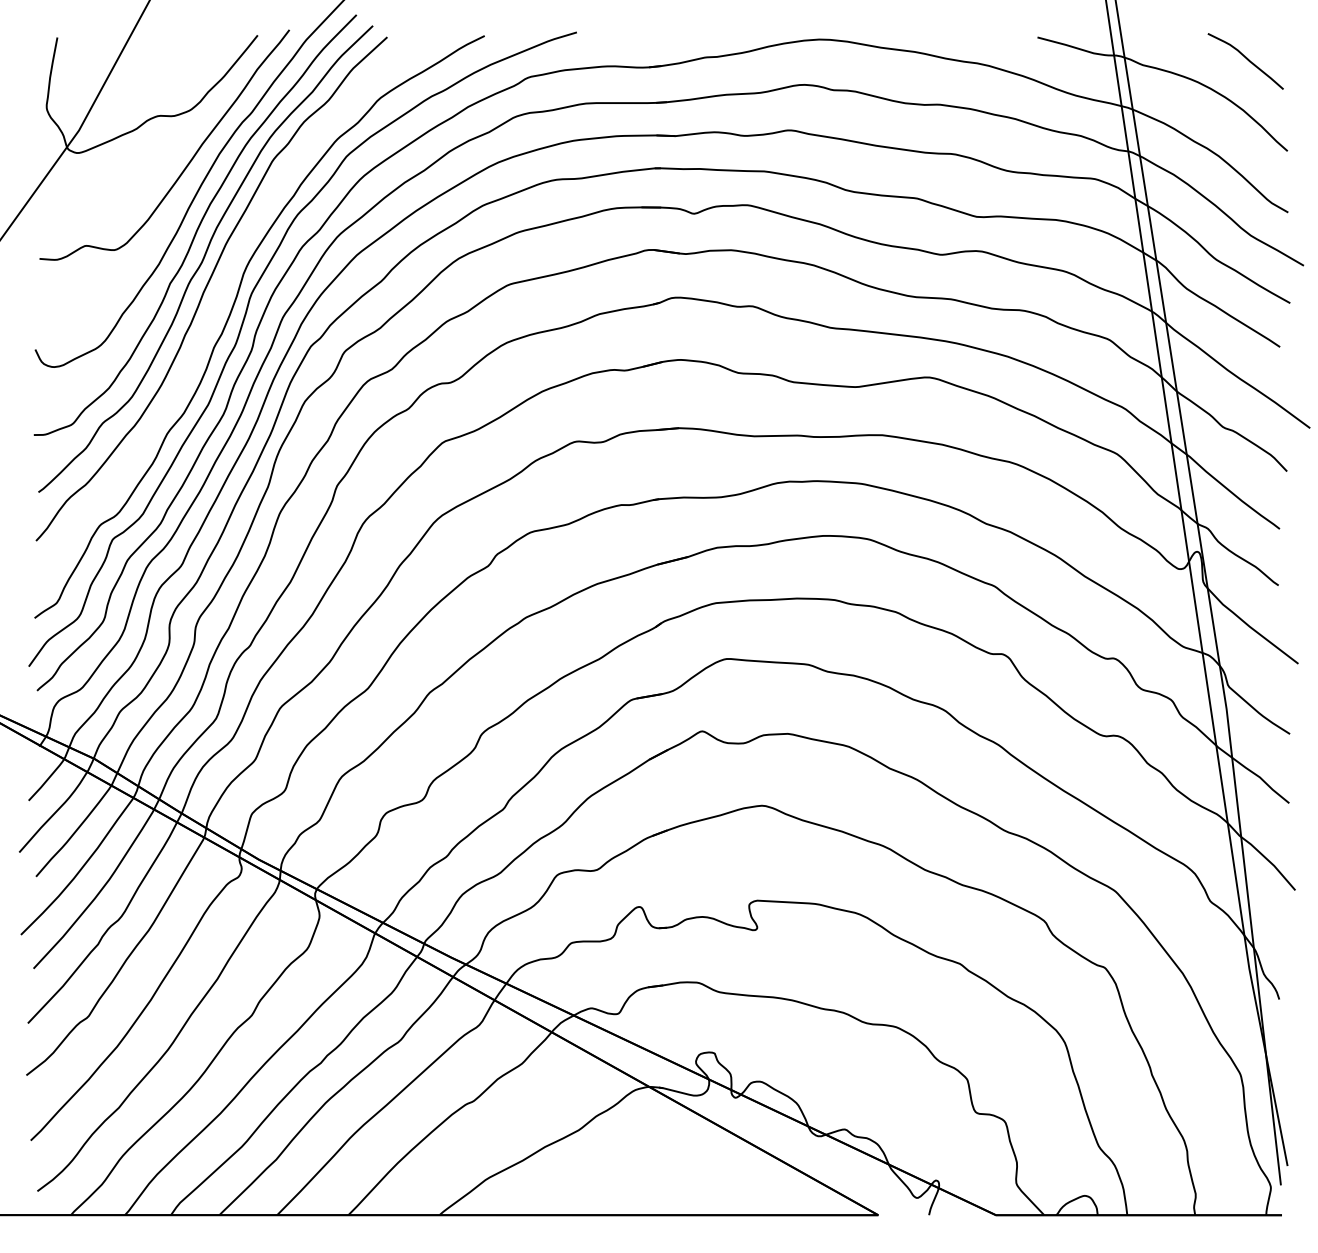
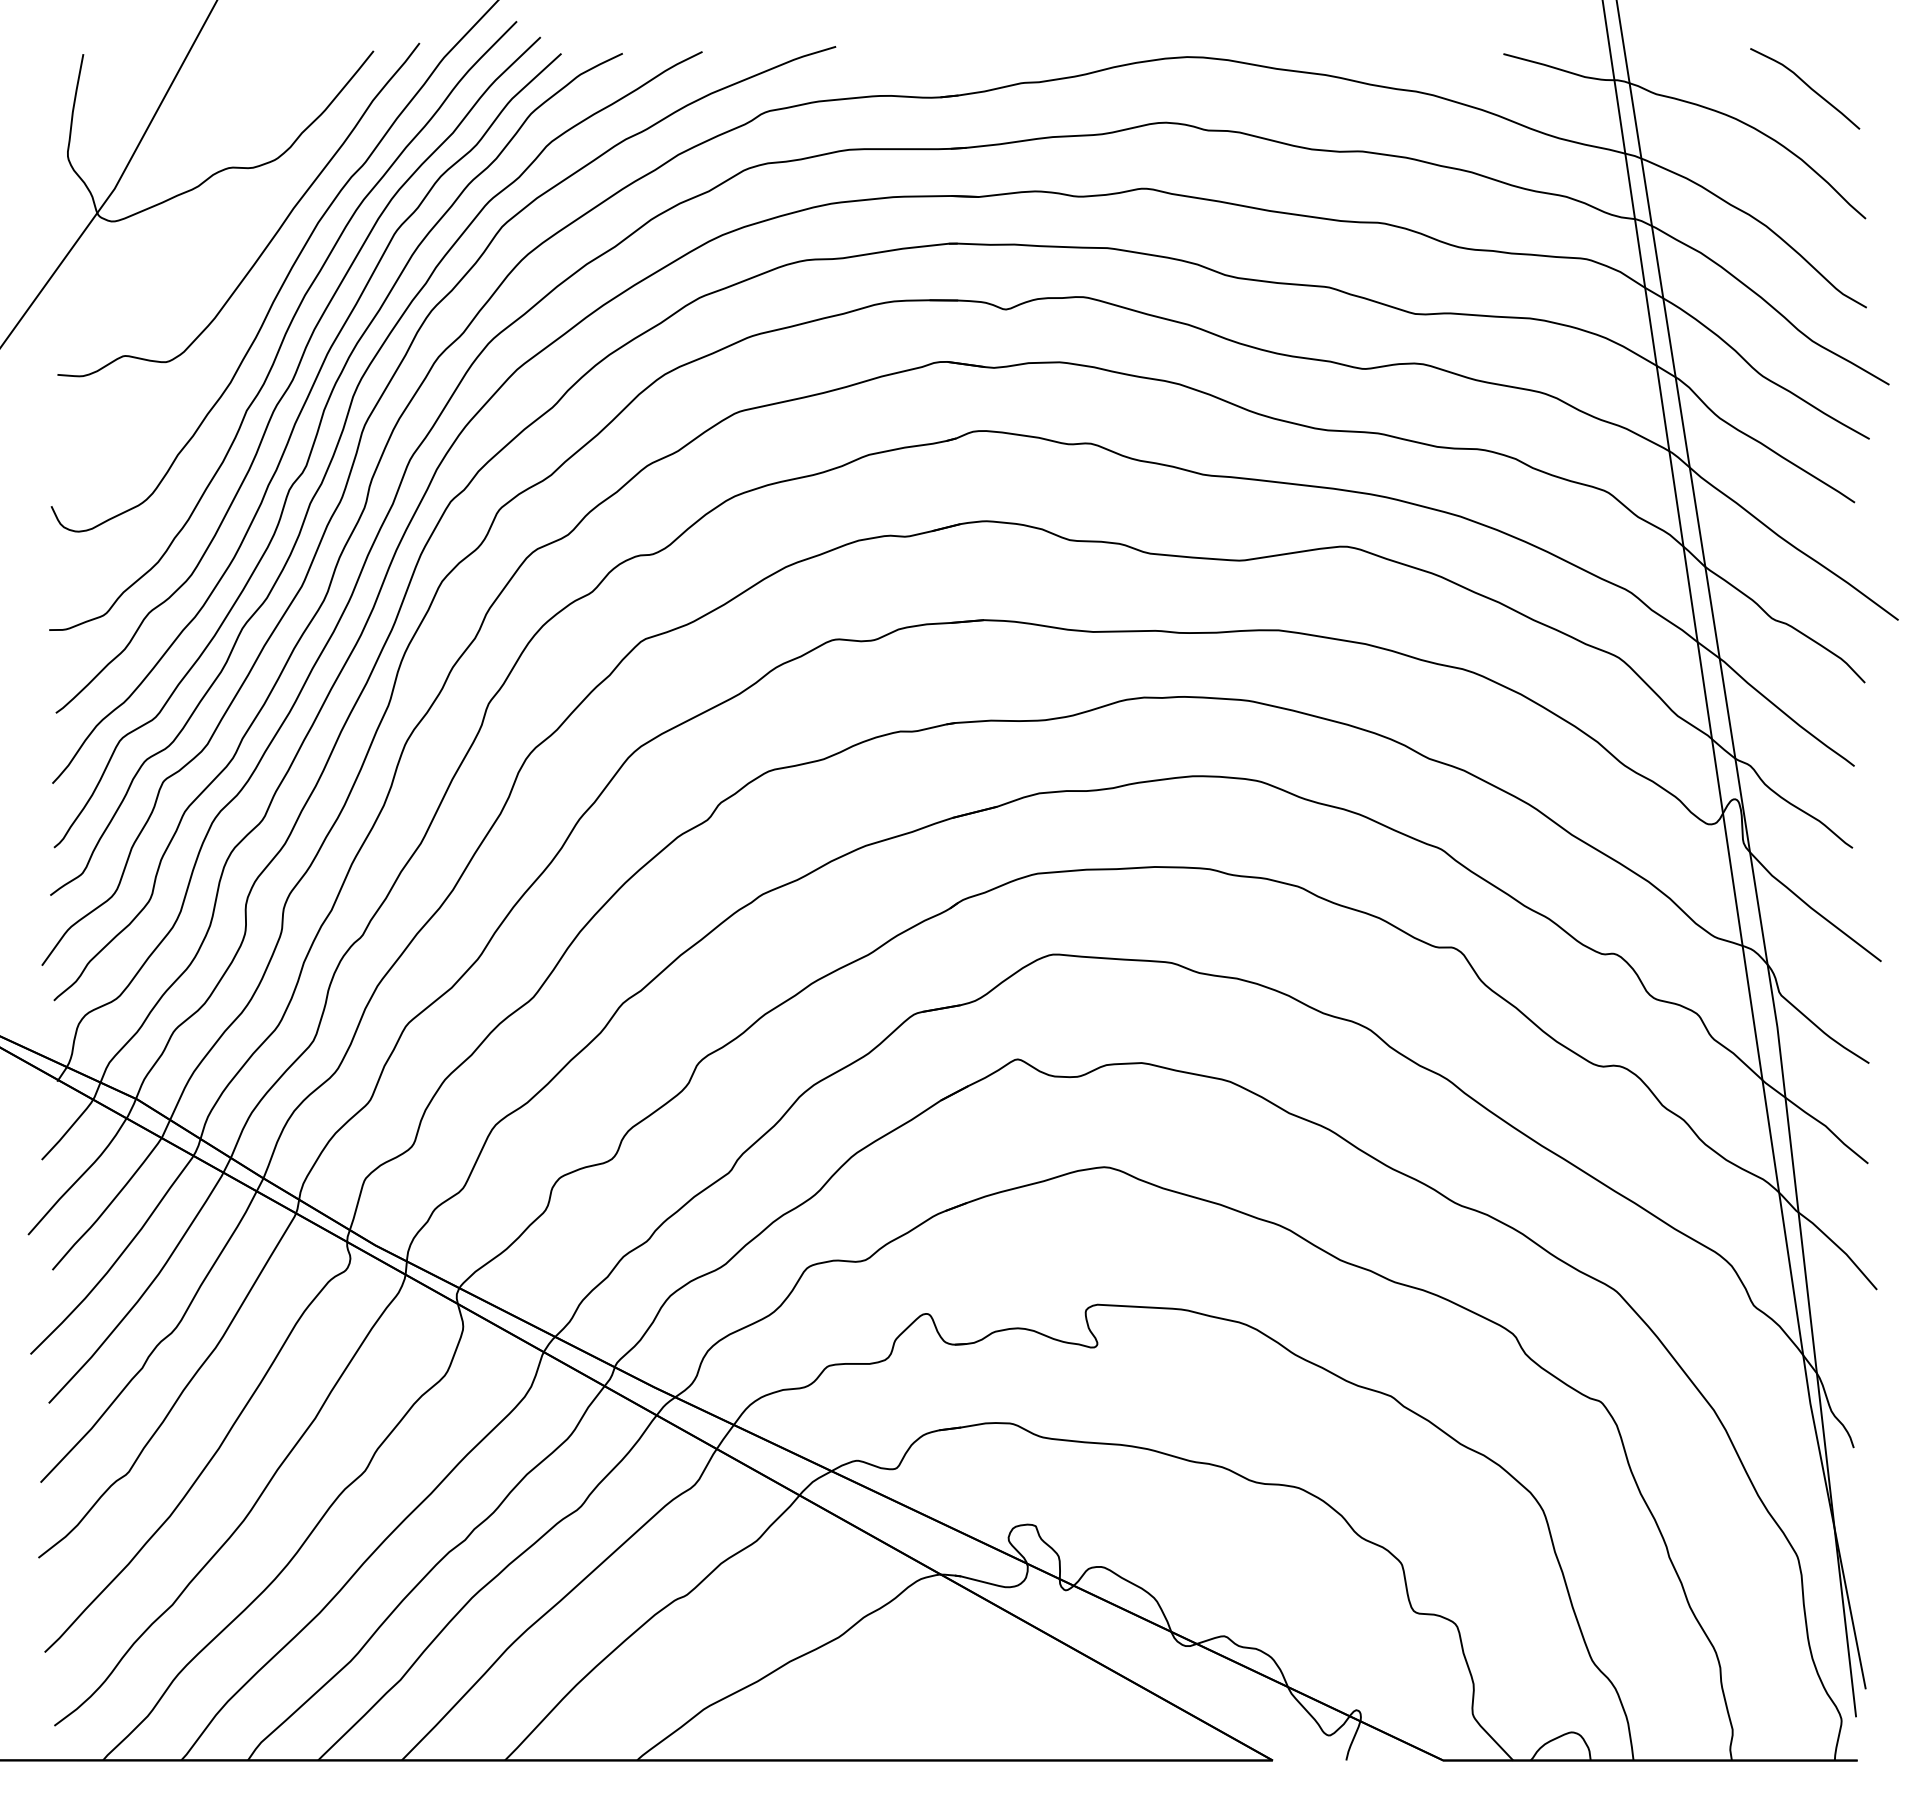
curve: (217, 306) -> (315, 443), added

